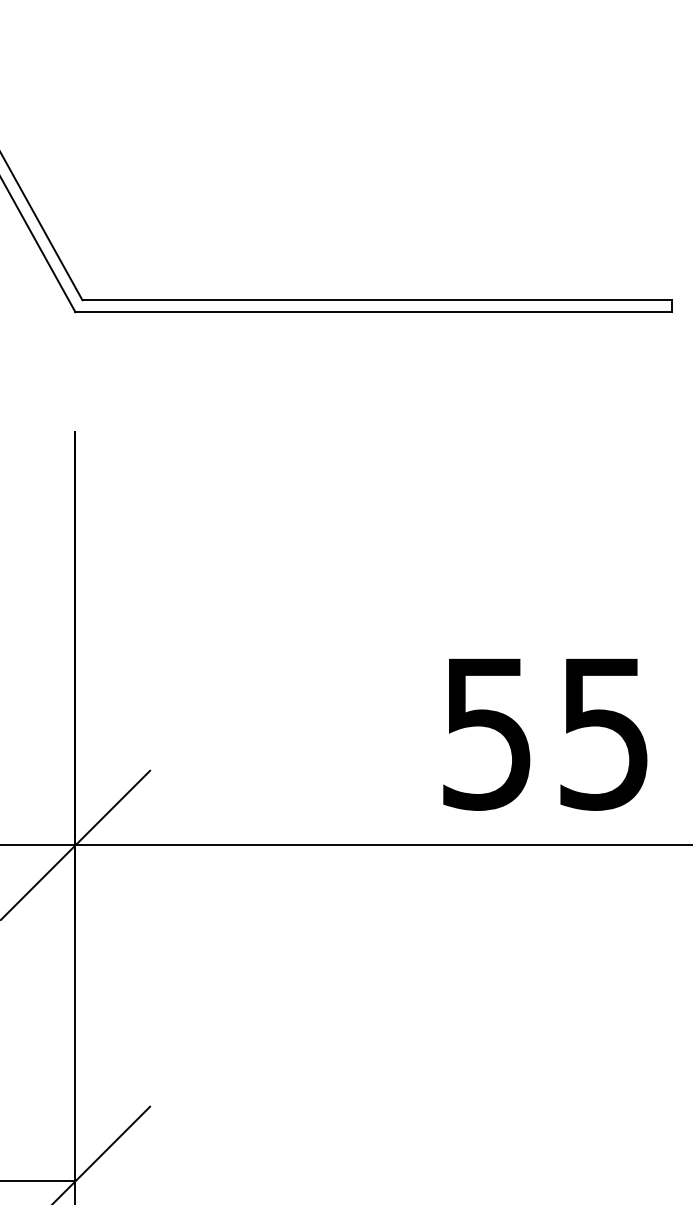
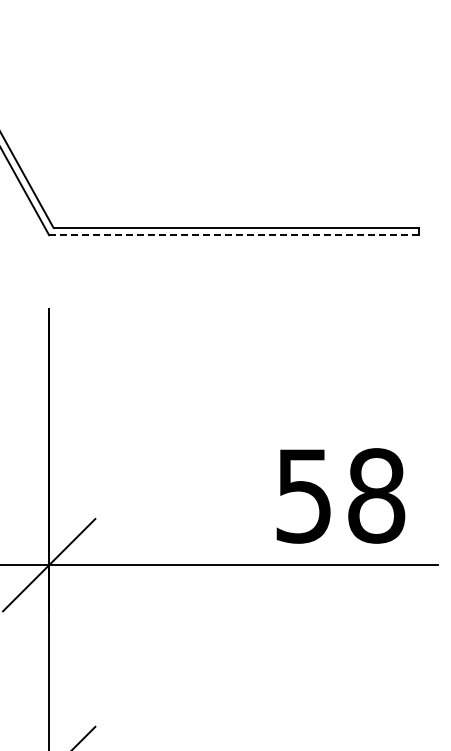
line: (373, 312) -> (233, 235), solid -> dashed
text: (604, 732) -> (376, 495), 55 -> 58

